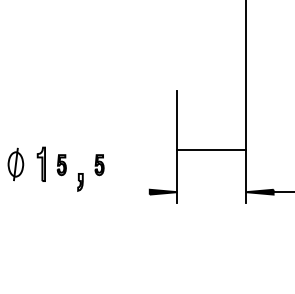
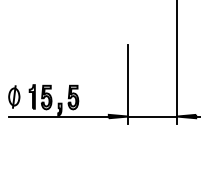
line: (211, 150) -> (152, 116), moved
part: (61, 164) -> (46, 97), size x1.67
part: (99, 164) -> (73, 97), size x1.67
line: (78, 192) -> (58, 116), added

